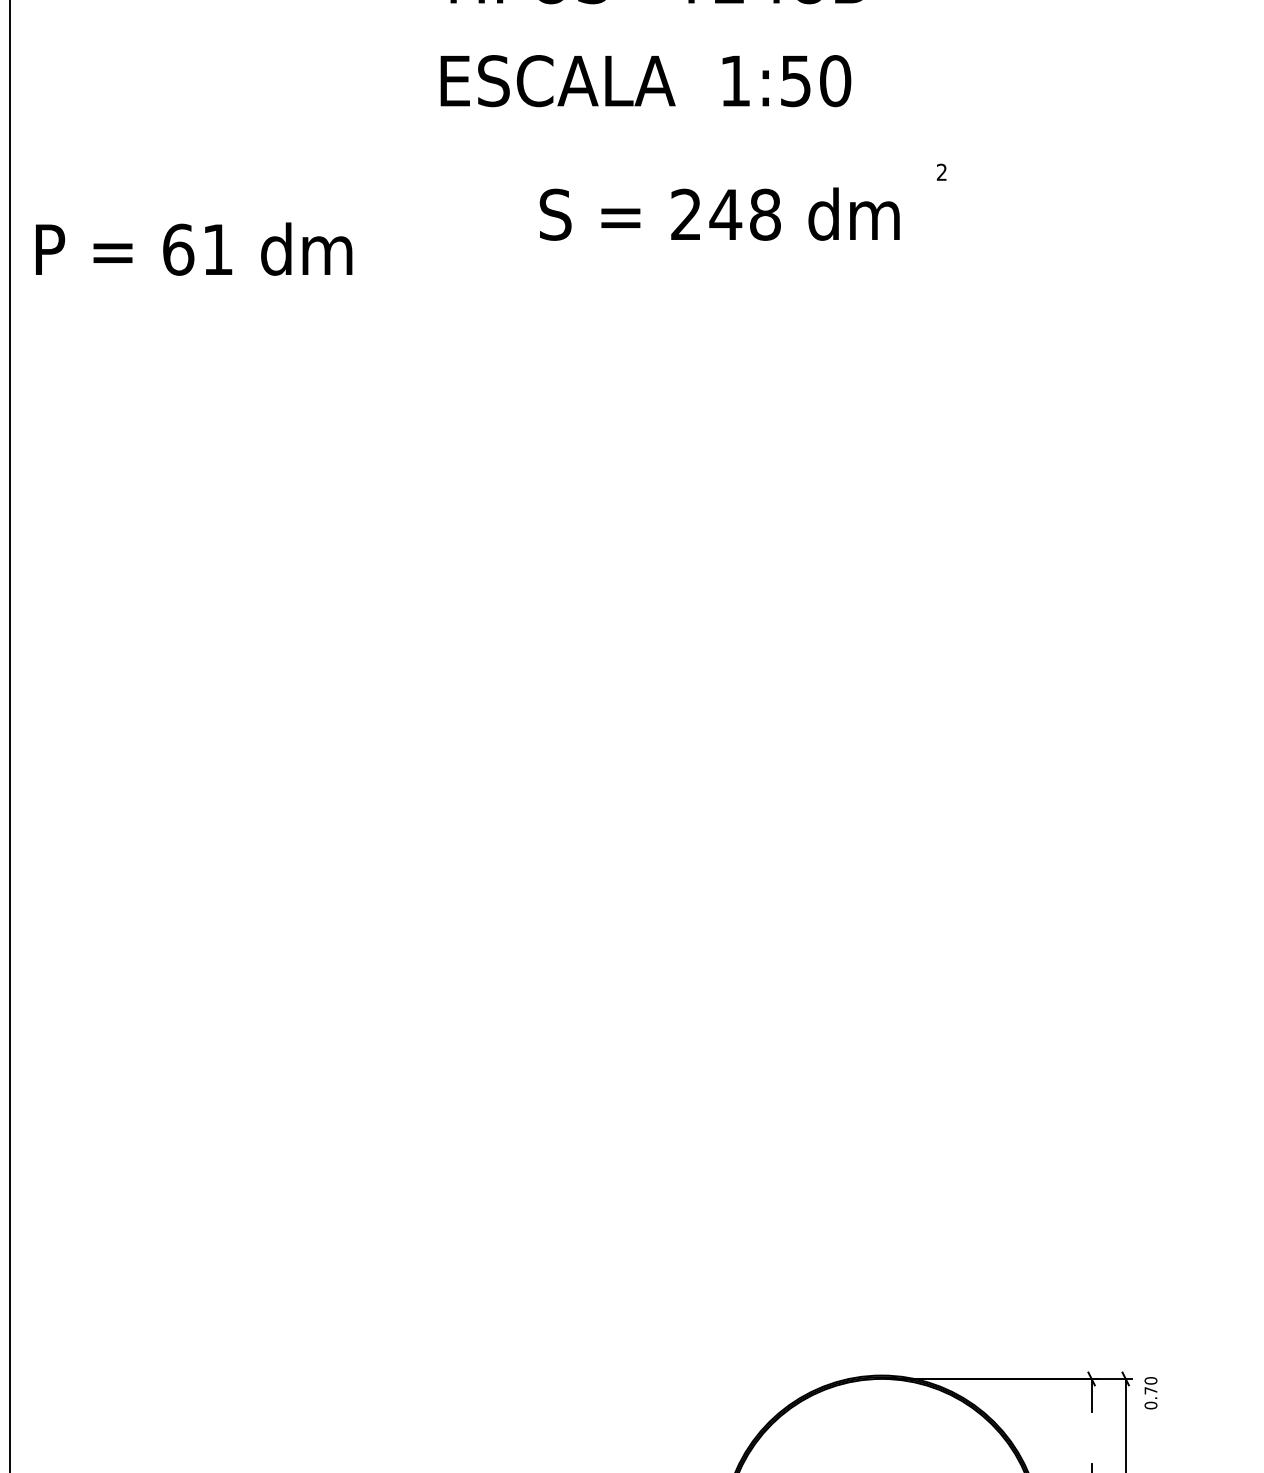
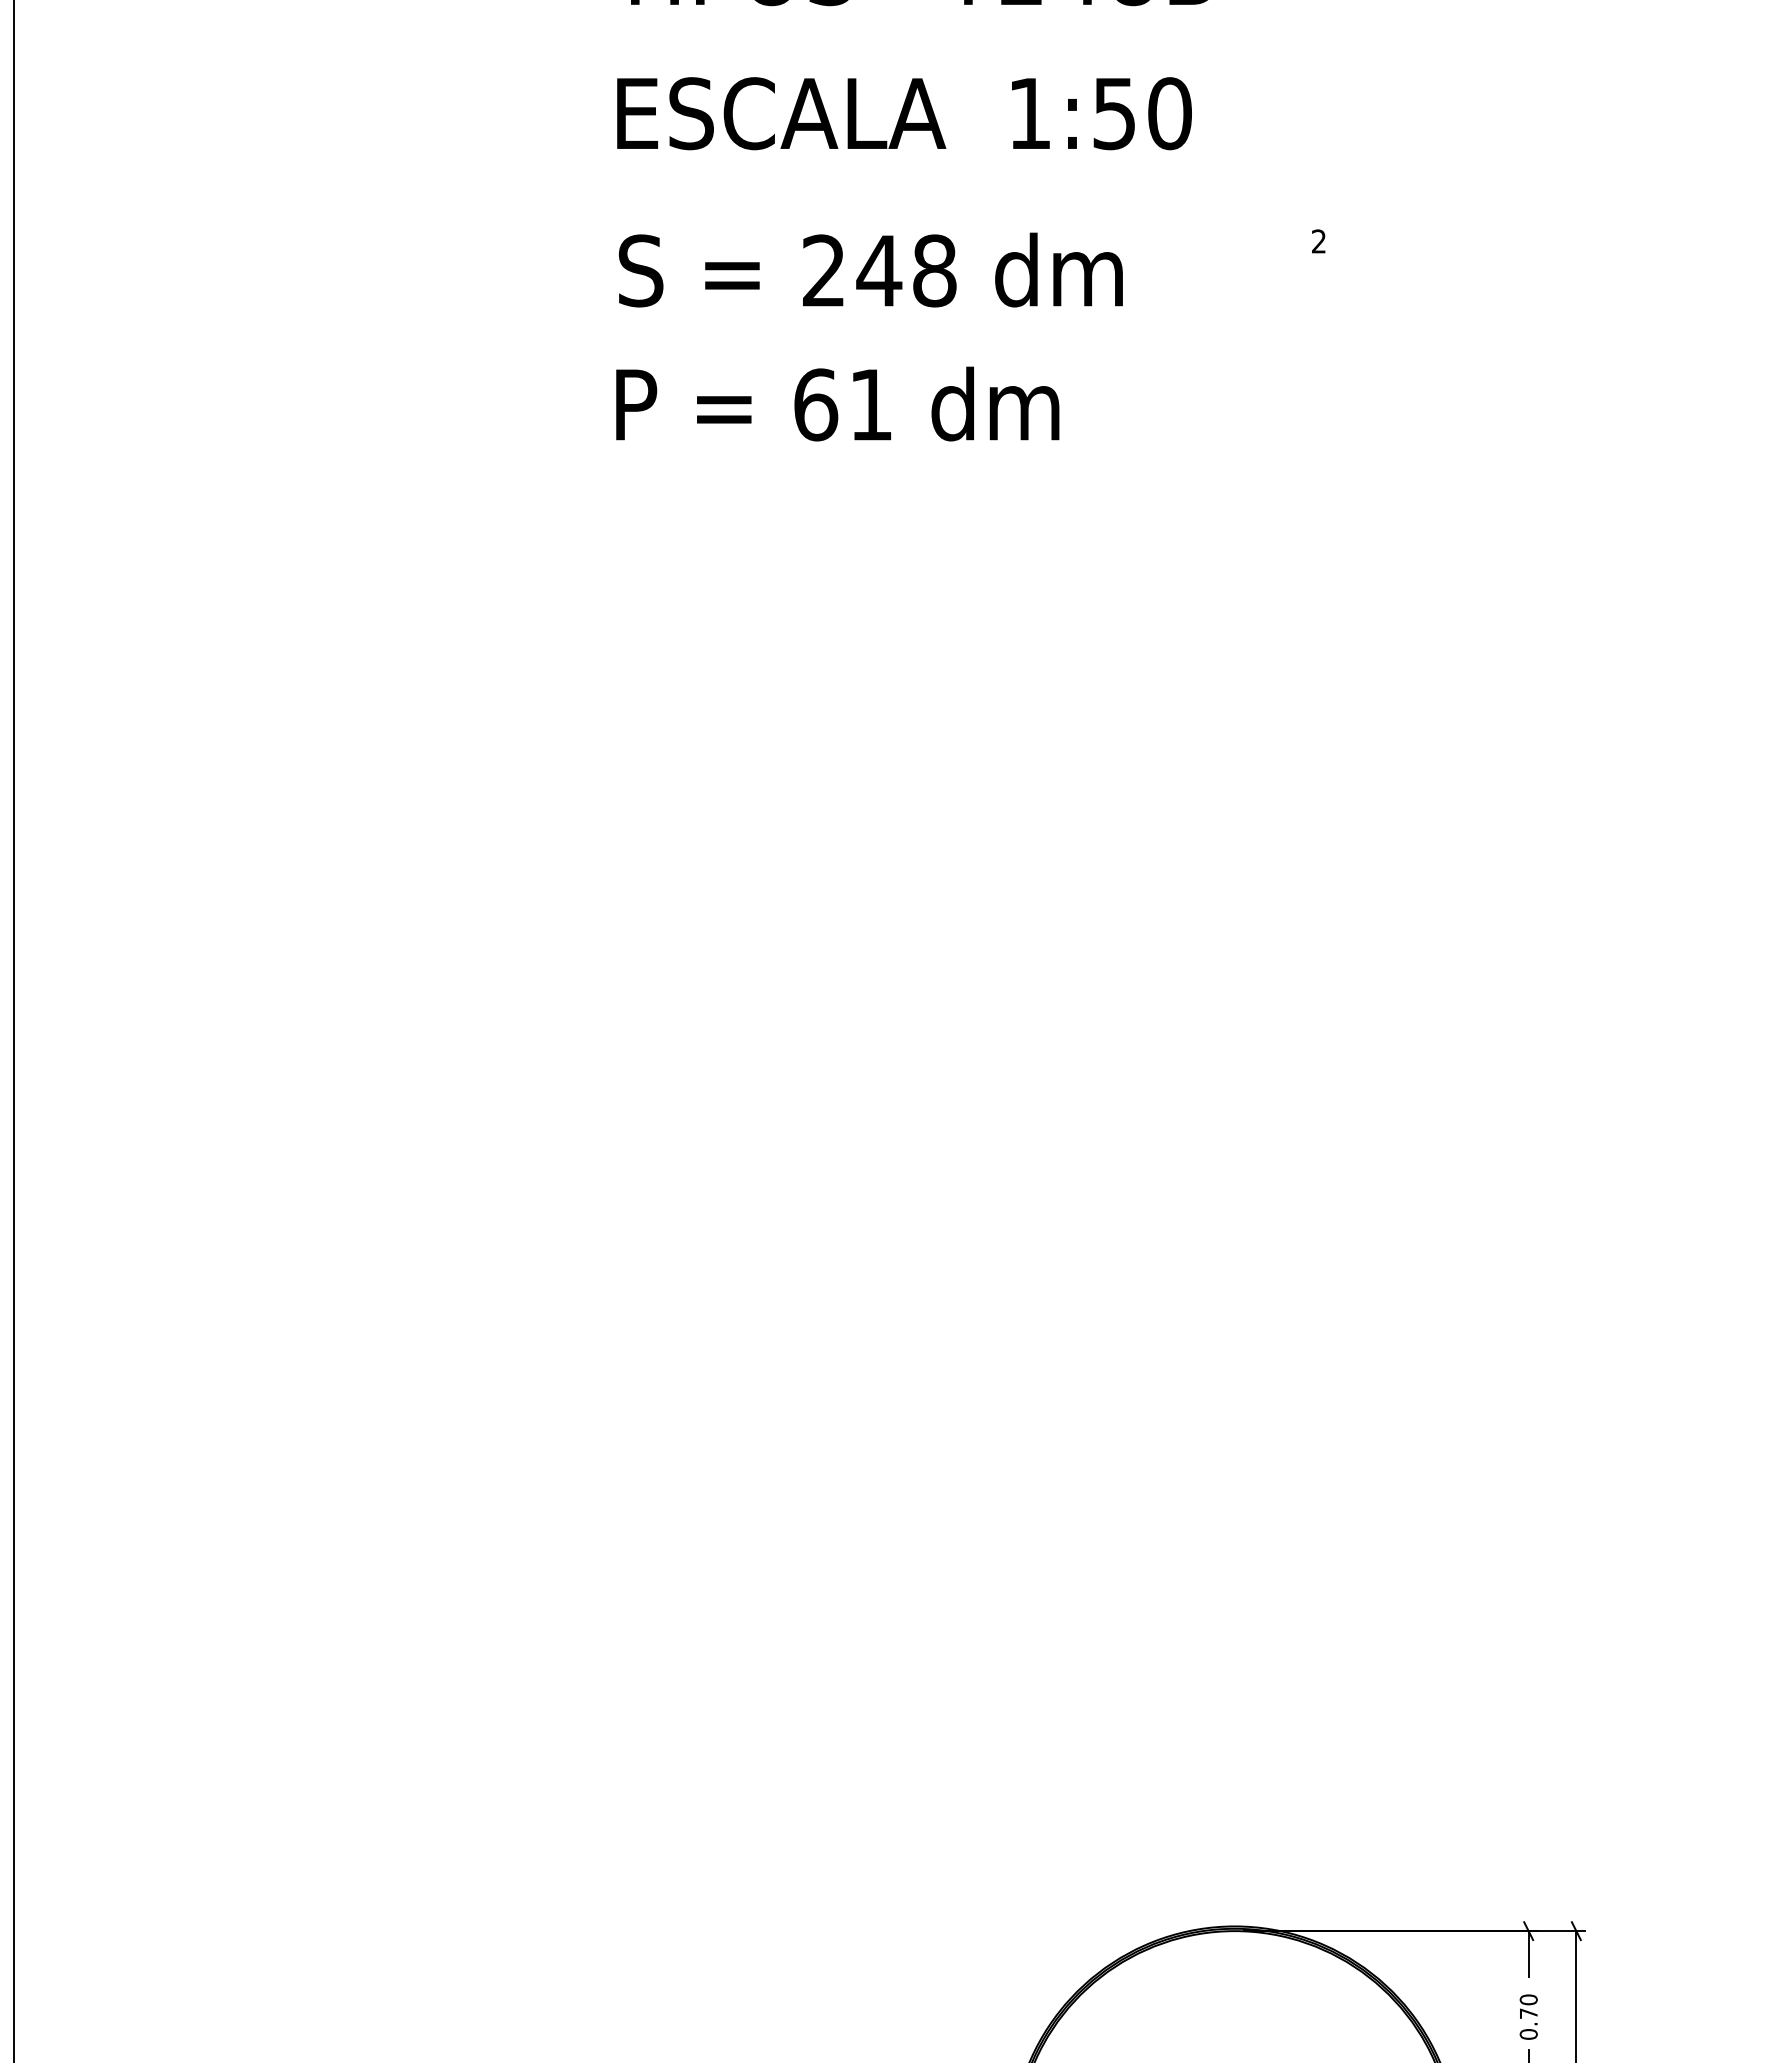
text: (719, 213) -> (870, 269), moved
text: (193, 248) -> (837, 403), moved
text: (1150, 1392) -> (1528, 2016), moved

